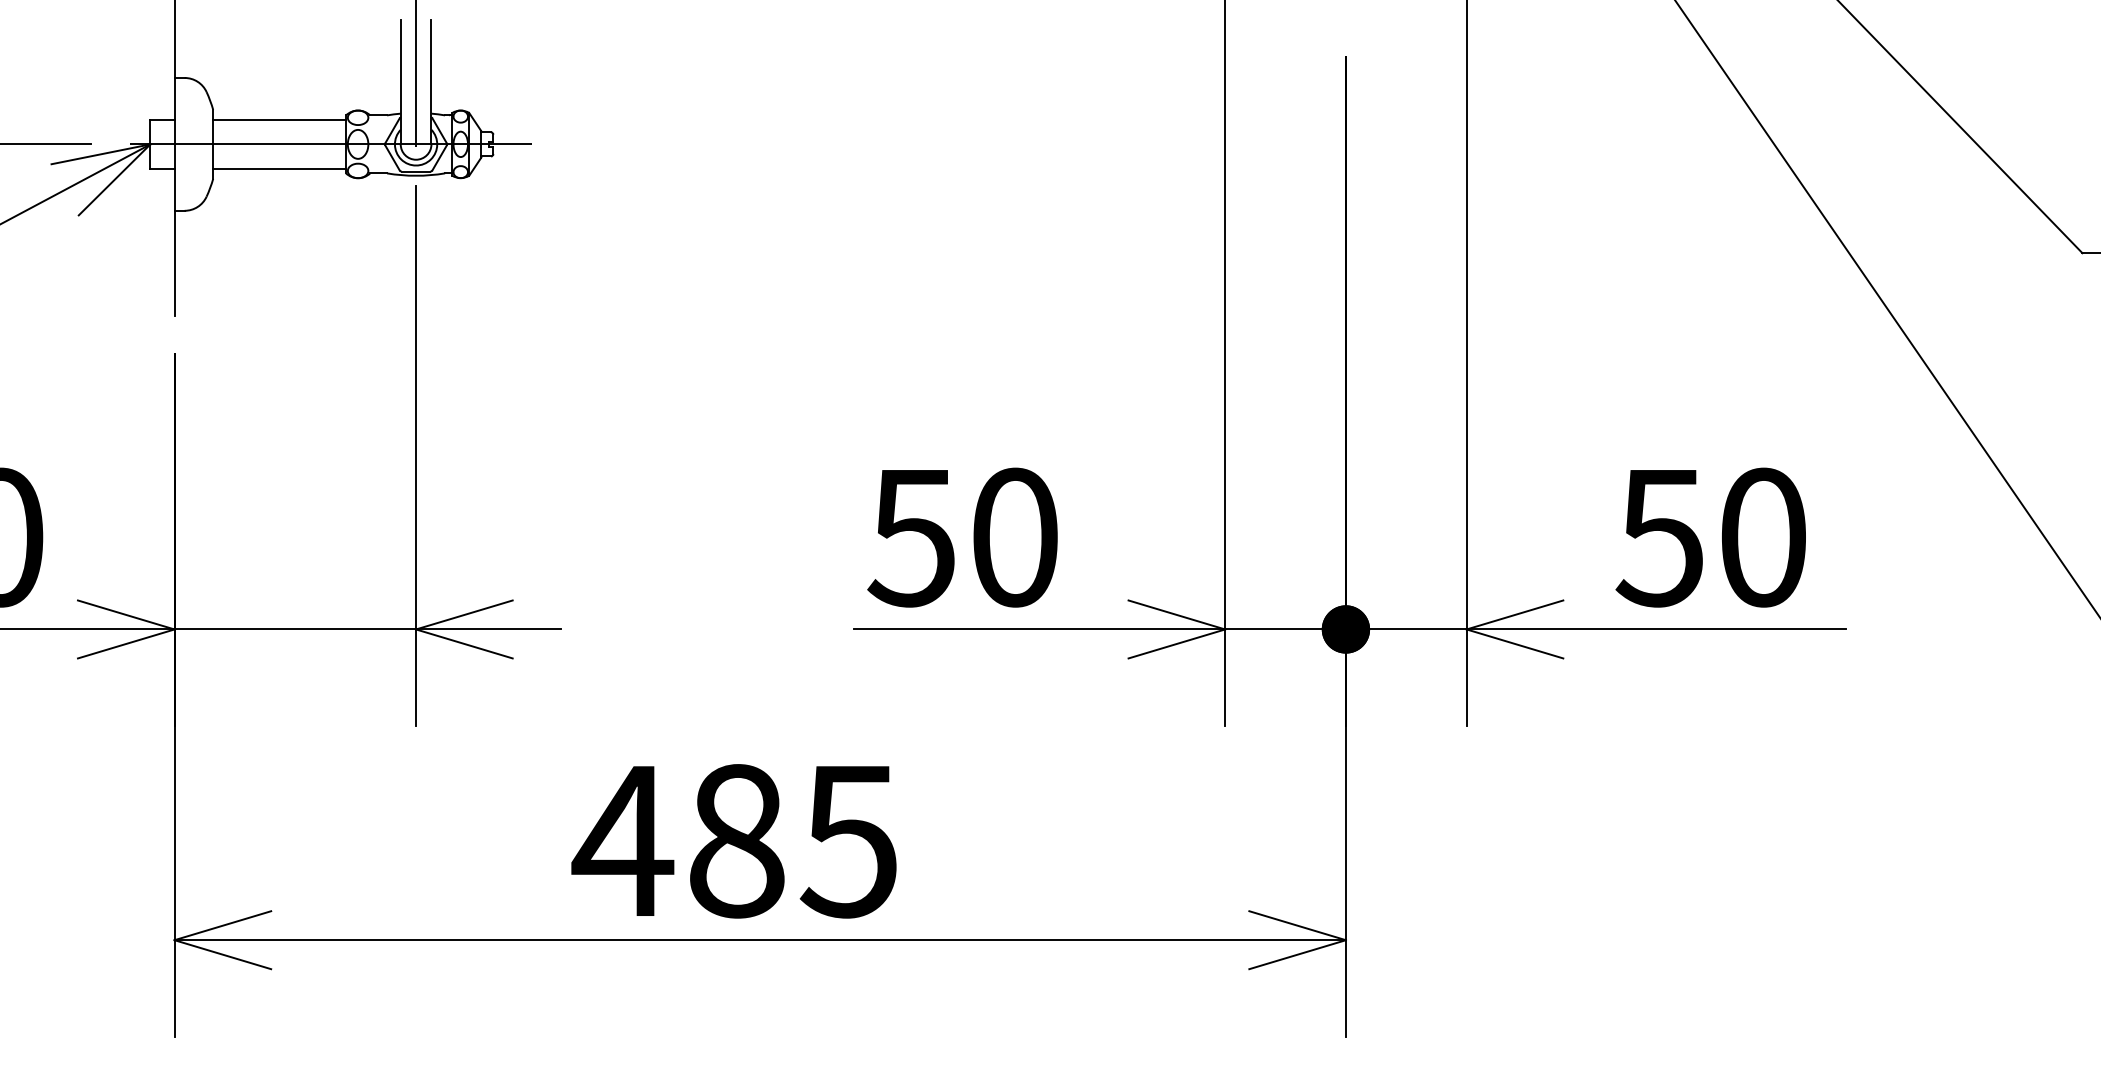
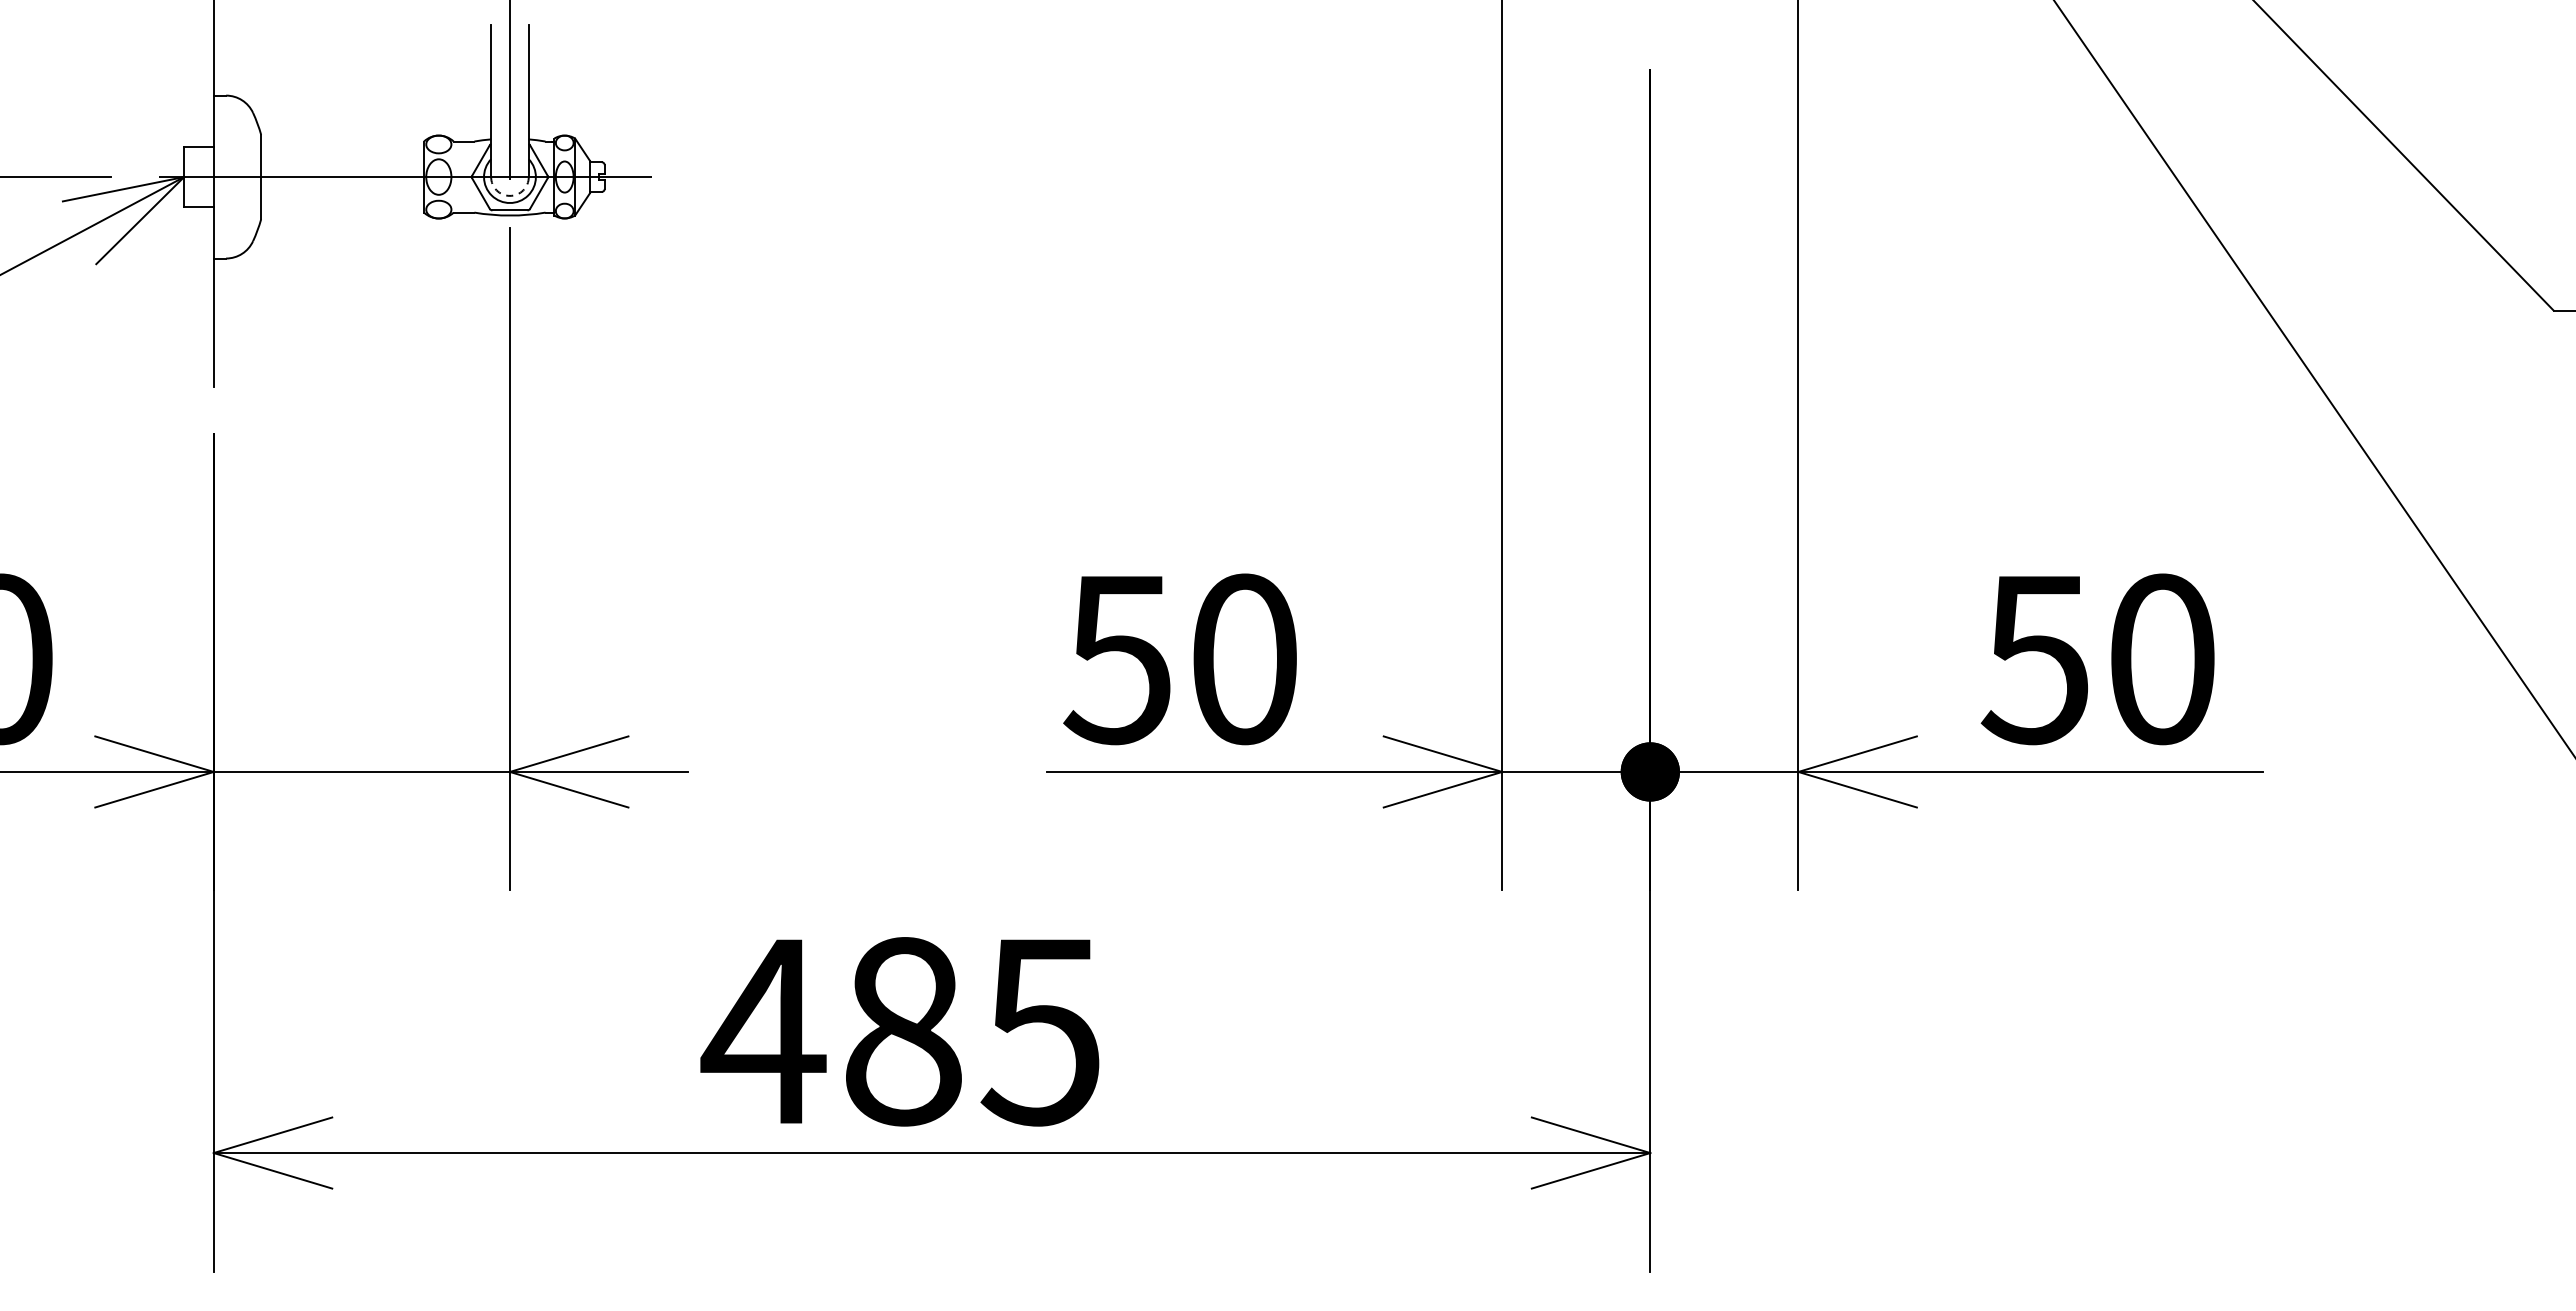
line: (279, 119) -> (342, 146), removed
arc: (415, 159) -> (509, 195), solid -> dashed
line: (279, 169) -> (342, 207), removed

